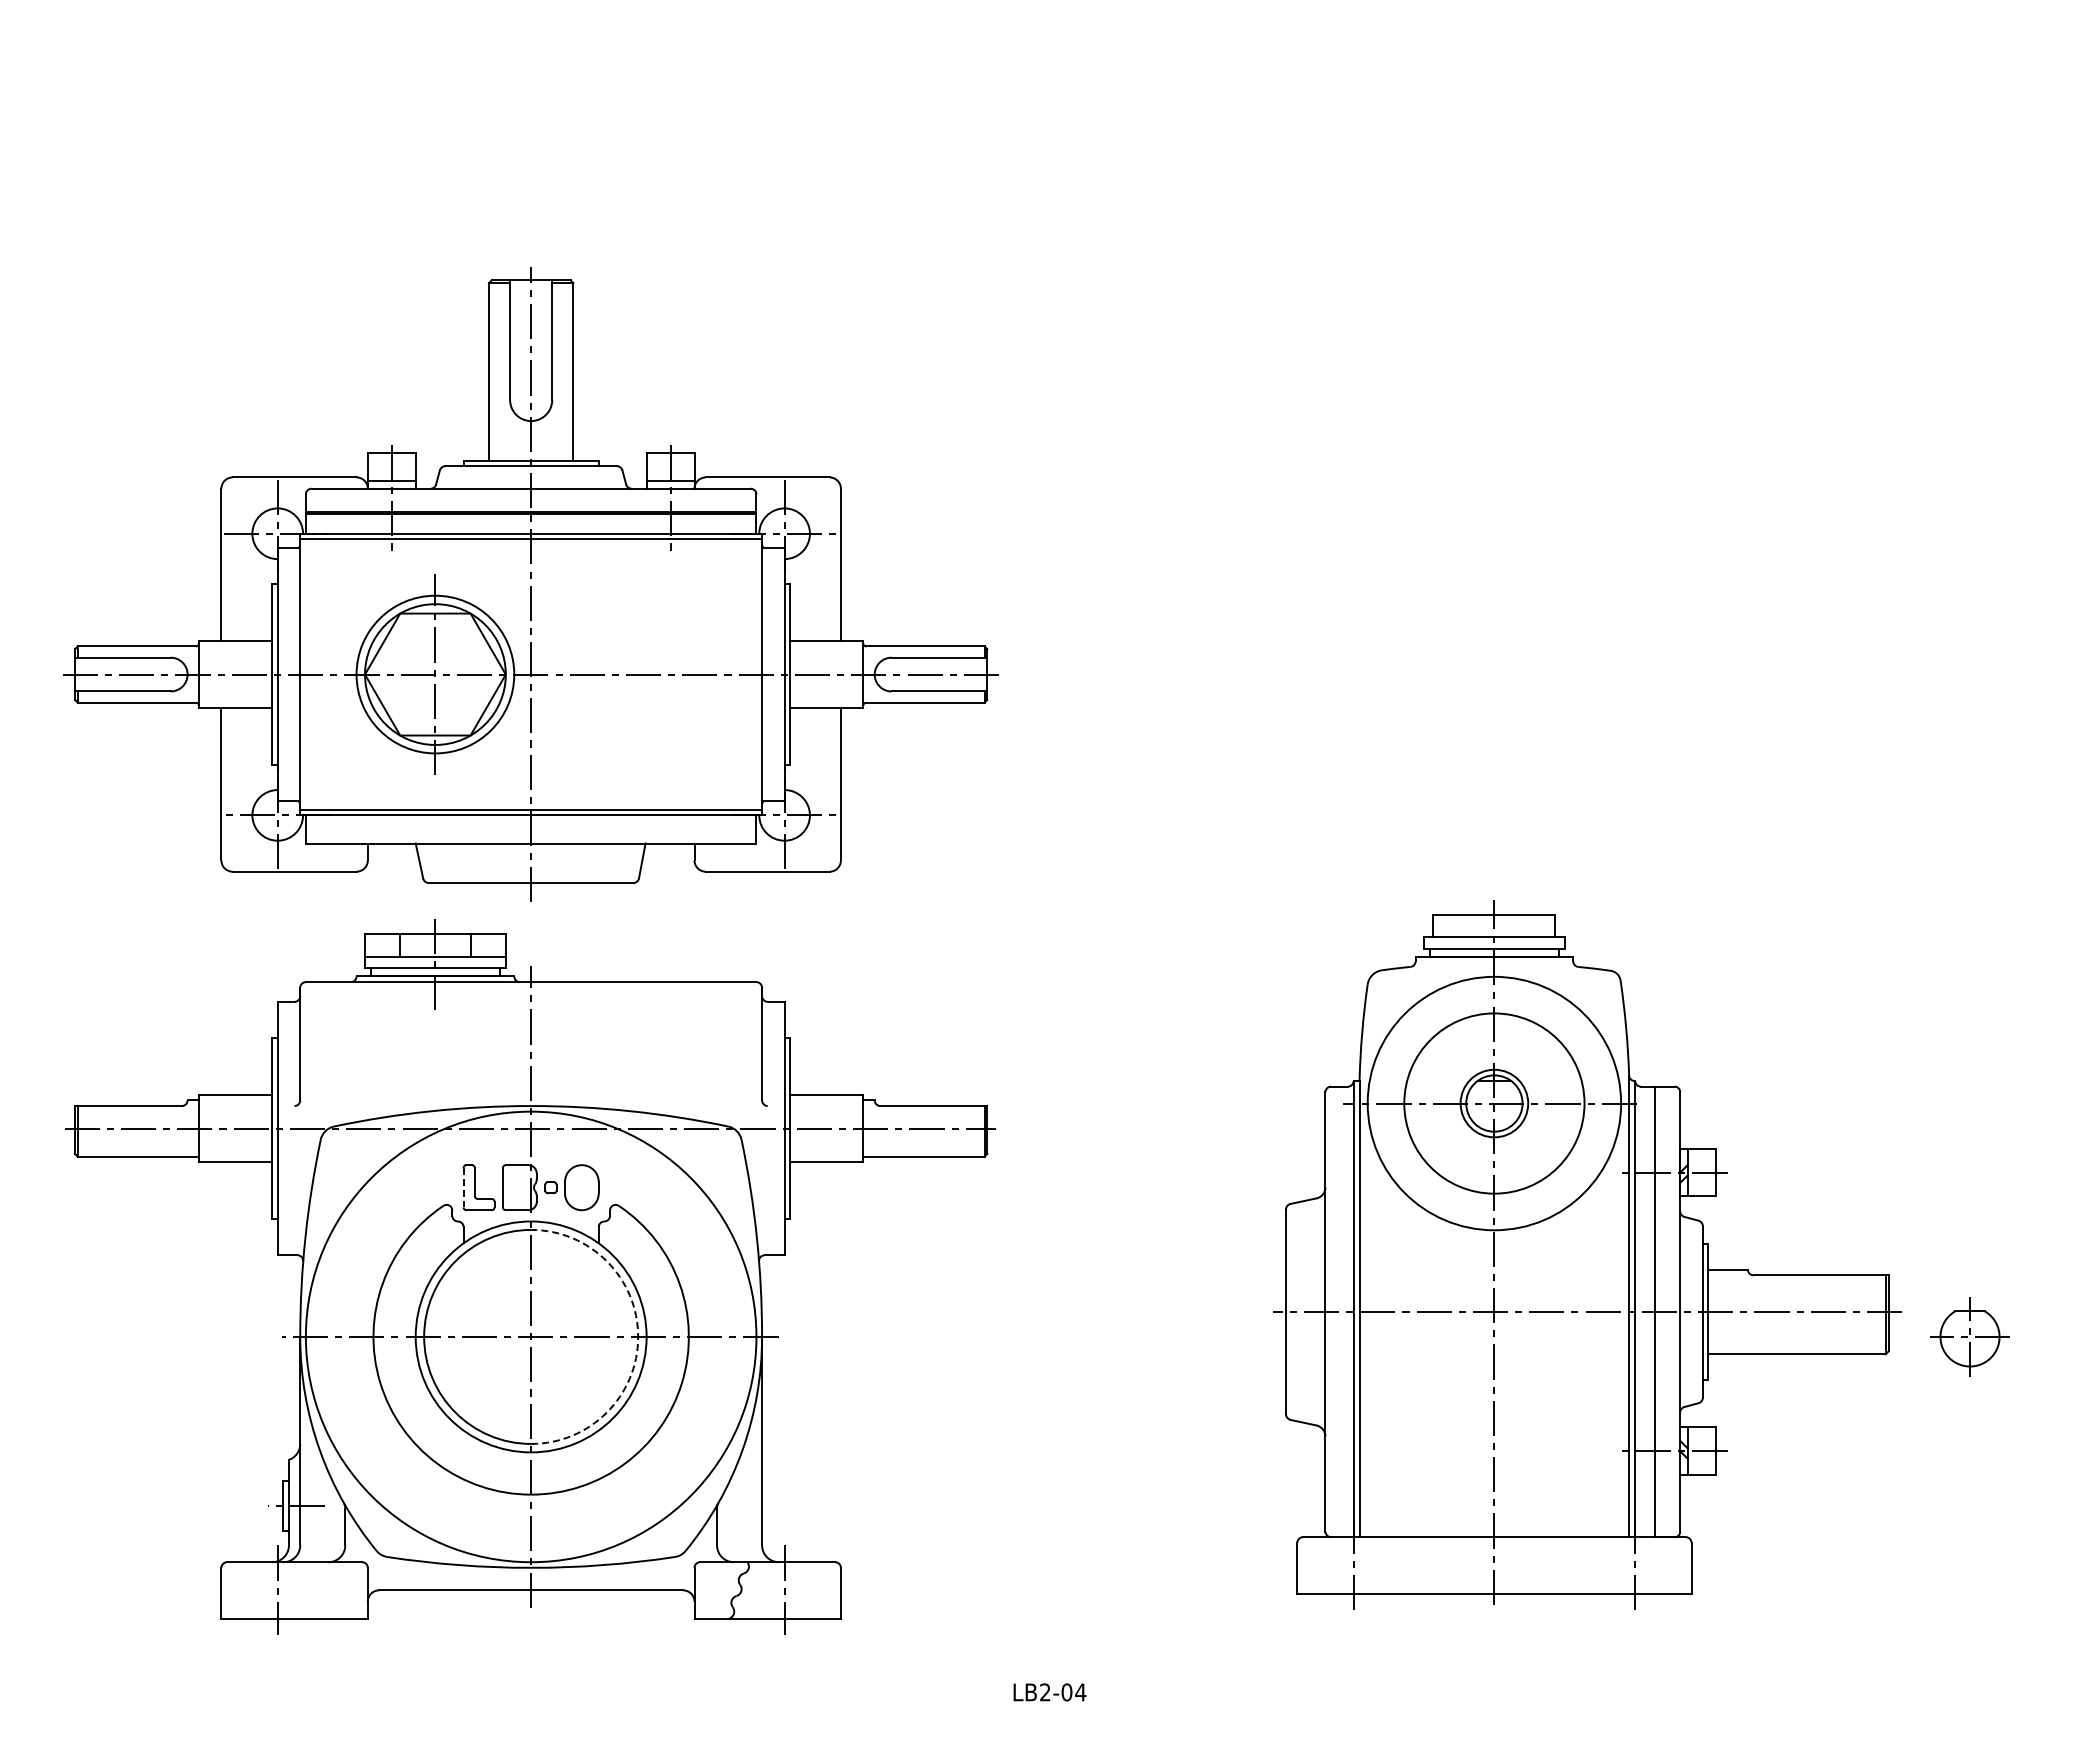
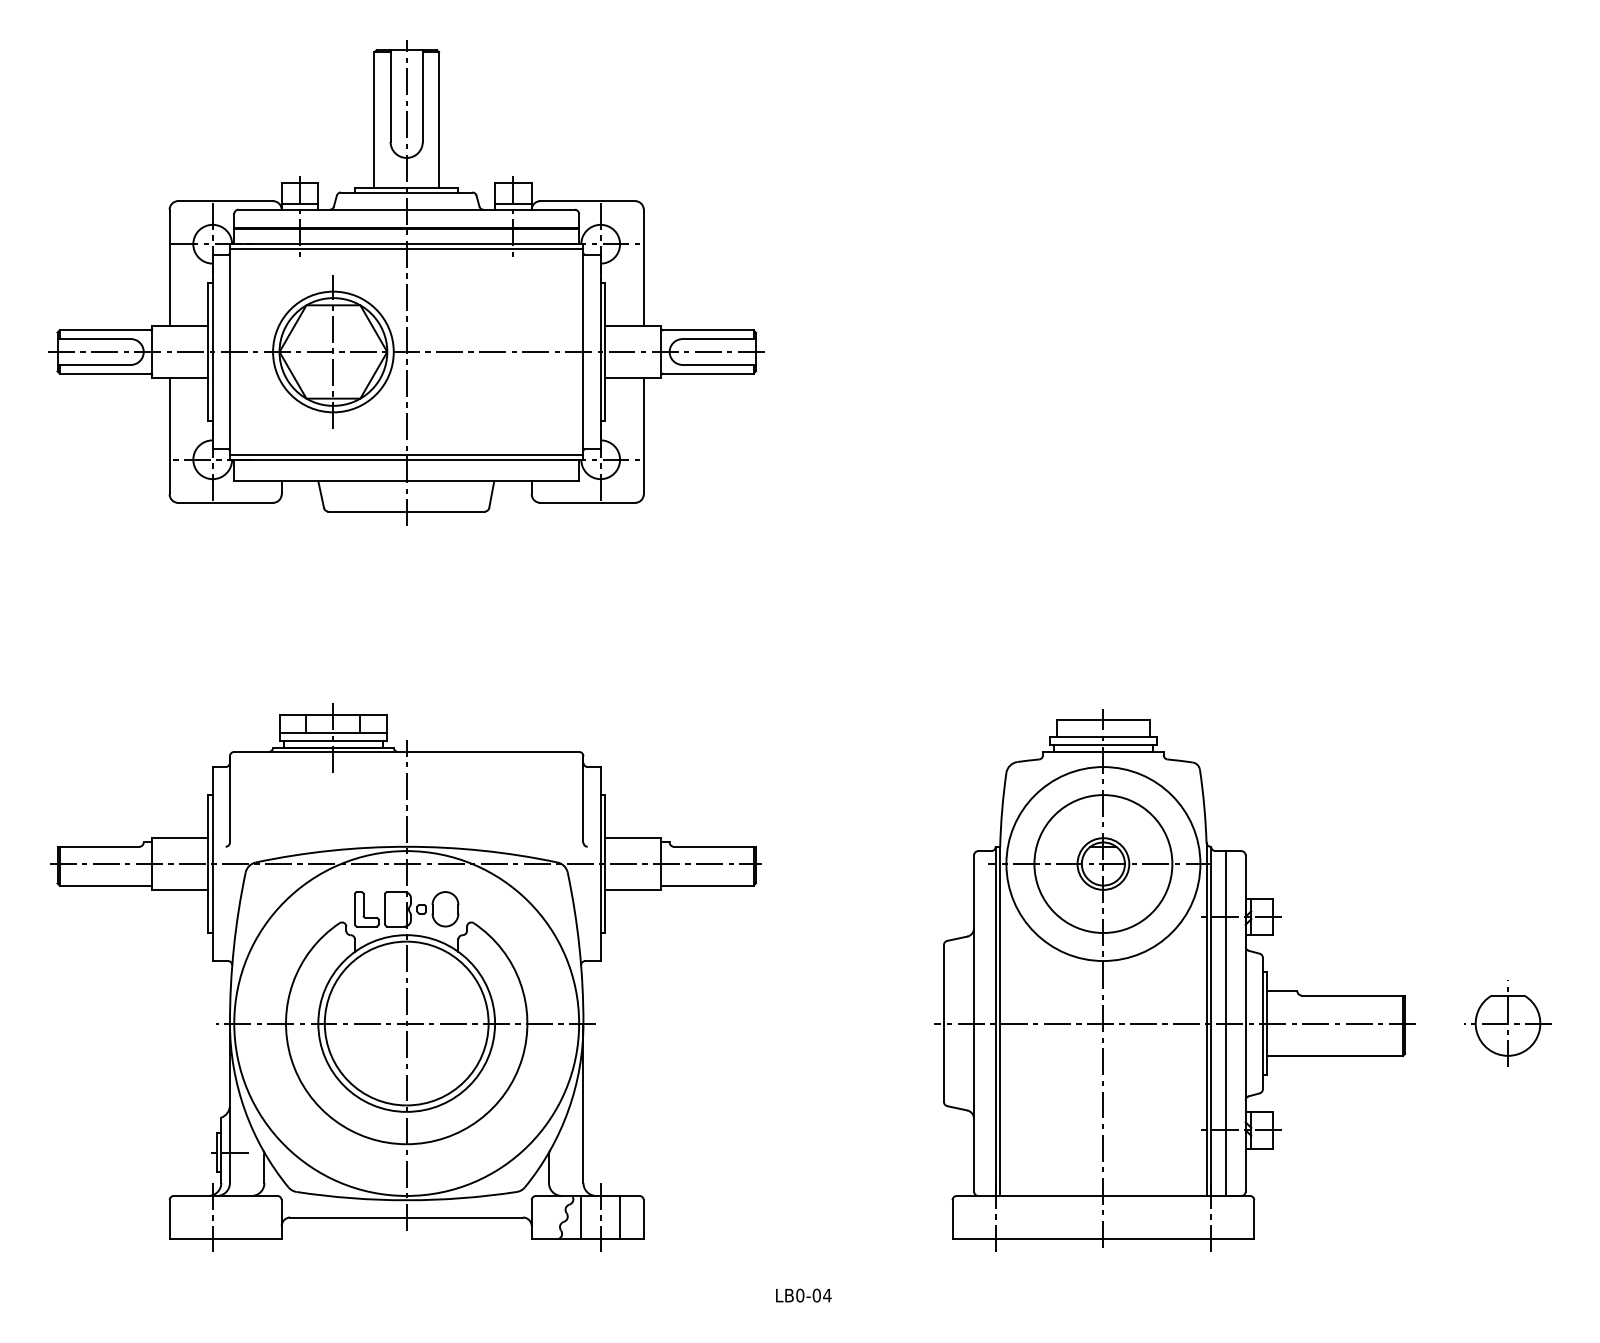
part: (530, 584) -> (406, 283), moved
line: (463, 1187) -> (354, 909), dashed -> solid
part: (1587, 1254) -> (1174, 979), moved
arc: (638, 1336) -> (488, 1023), dashed -> solid
part: (1969, 1336) -> (1507, 1023), size x1.43
line: (759, 1590) -> (581, 1217), added
line: (810, 1590) -> (620, 1217), added
text: (1045, 1692) -> (800, 1295), LB2-04 -> LB0-04

